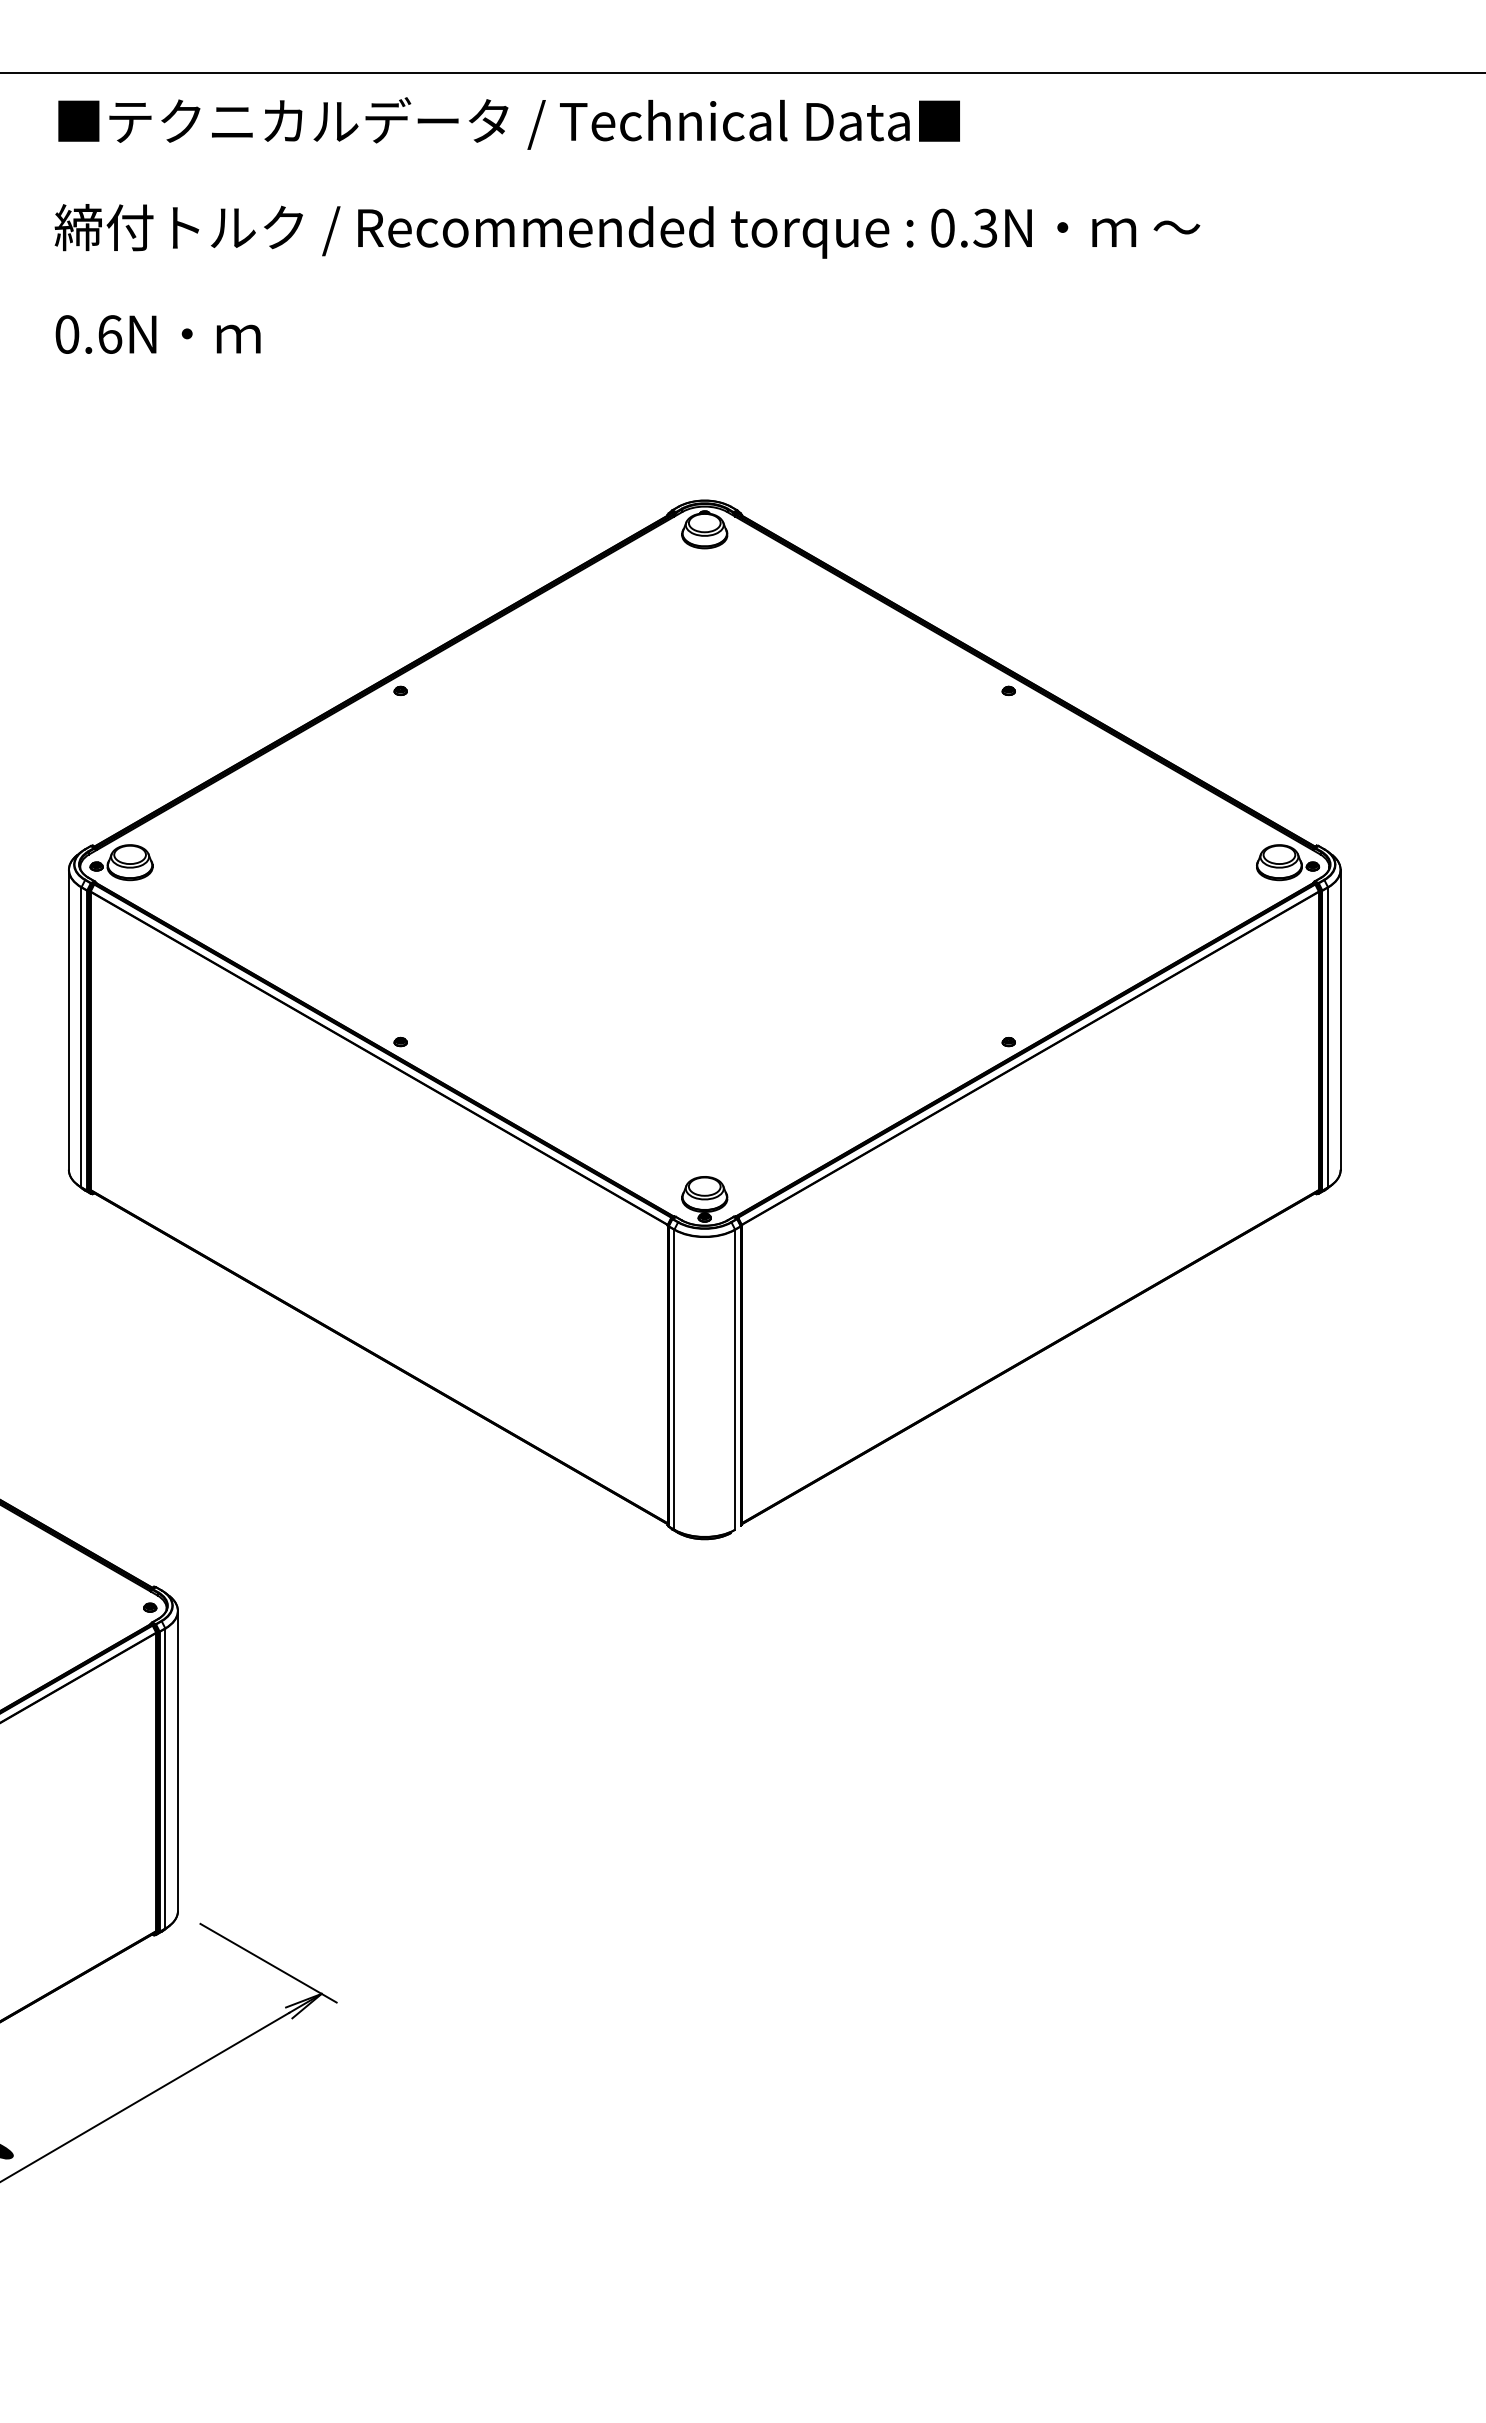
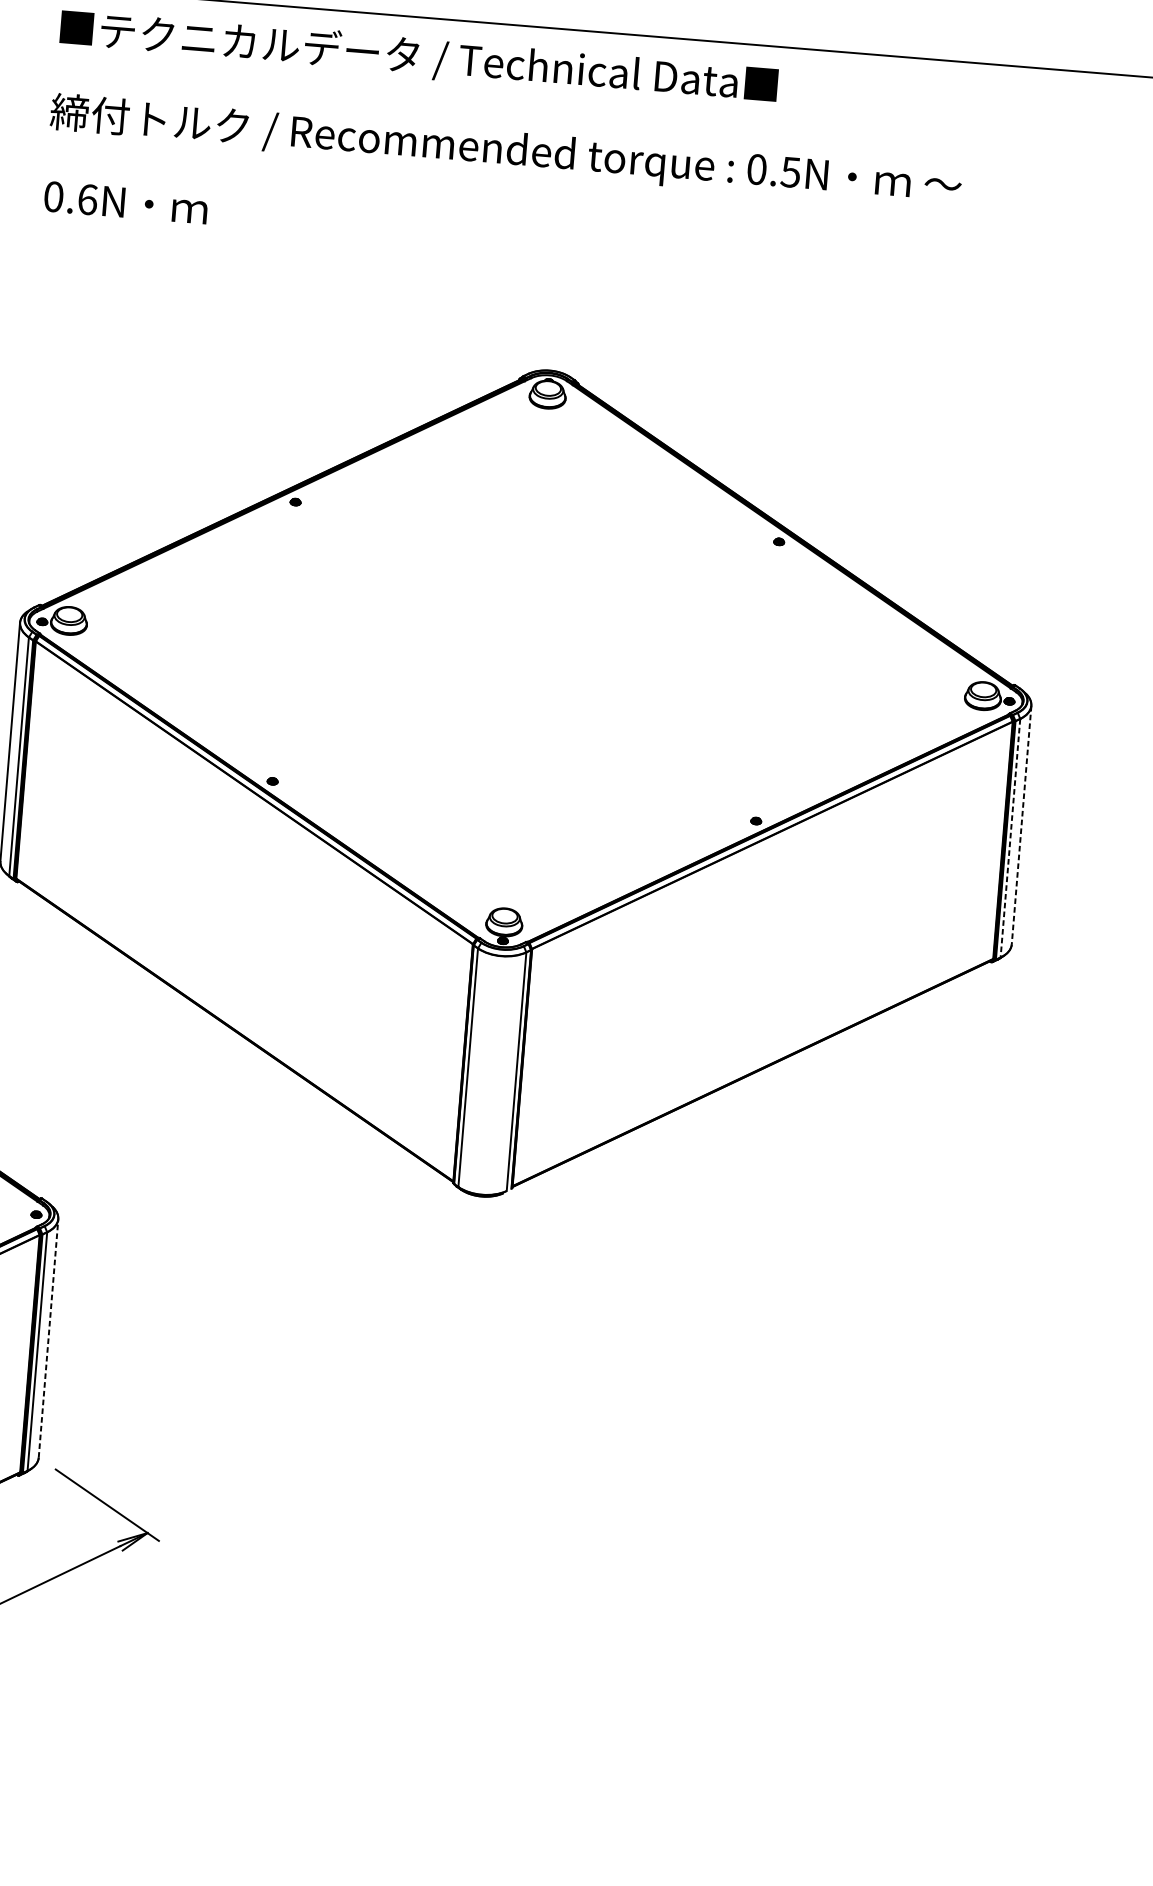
text: (985, 227) -> (790, 171), 0.3N -> 0.5N
line: (1340, 1019) -> (1021, 824), solid -> dashed
line: (1328, 1037) -> (1010, 838), solid -> dashed
line: (178, 1761) -> (48, 1338), solid -> dashed

